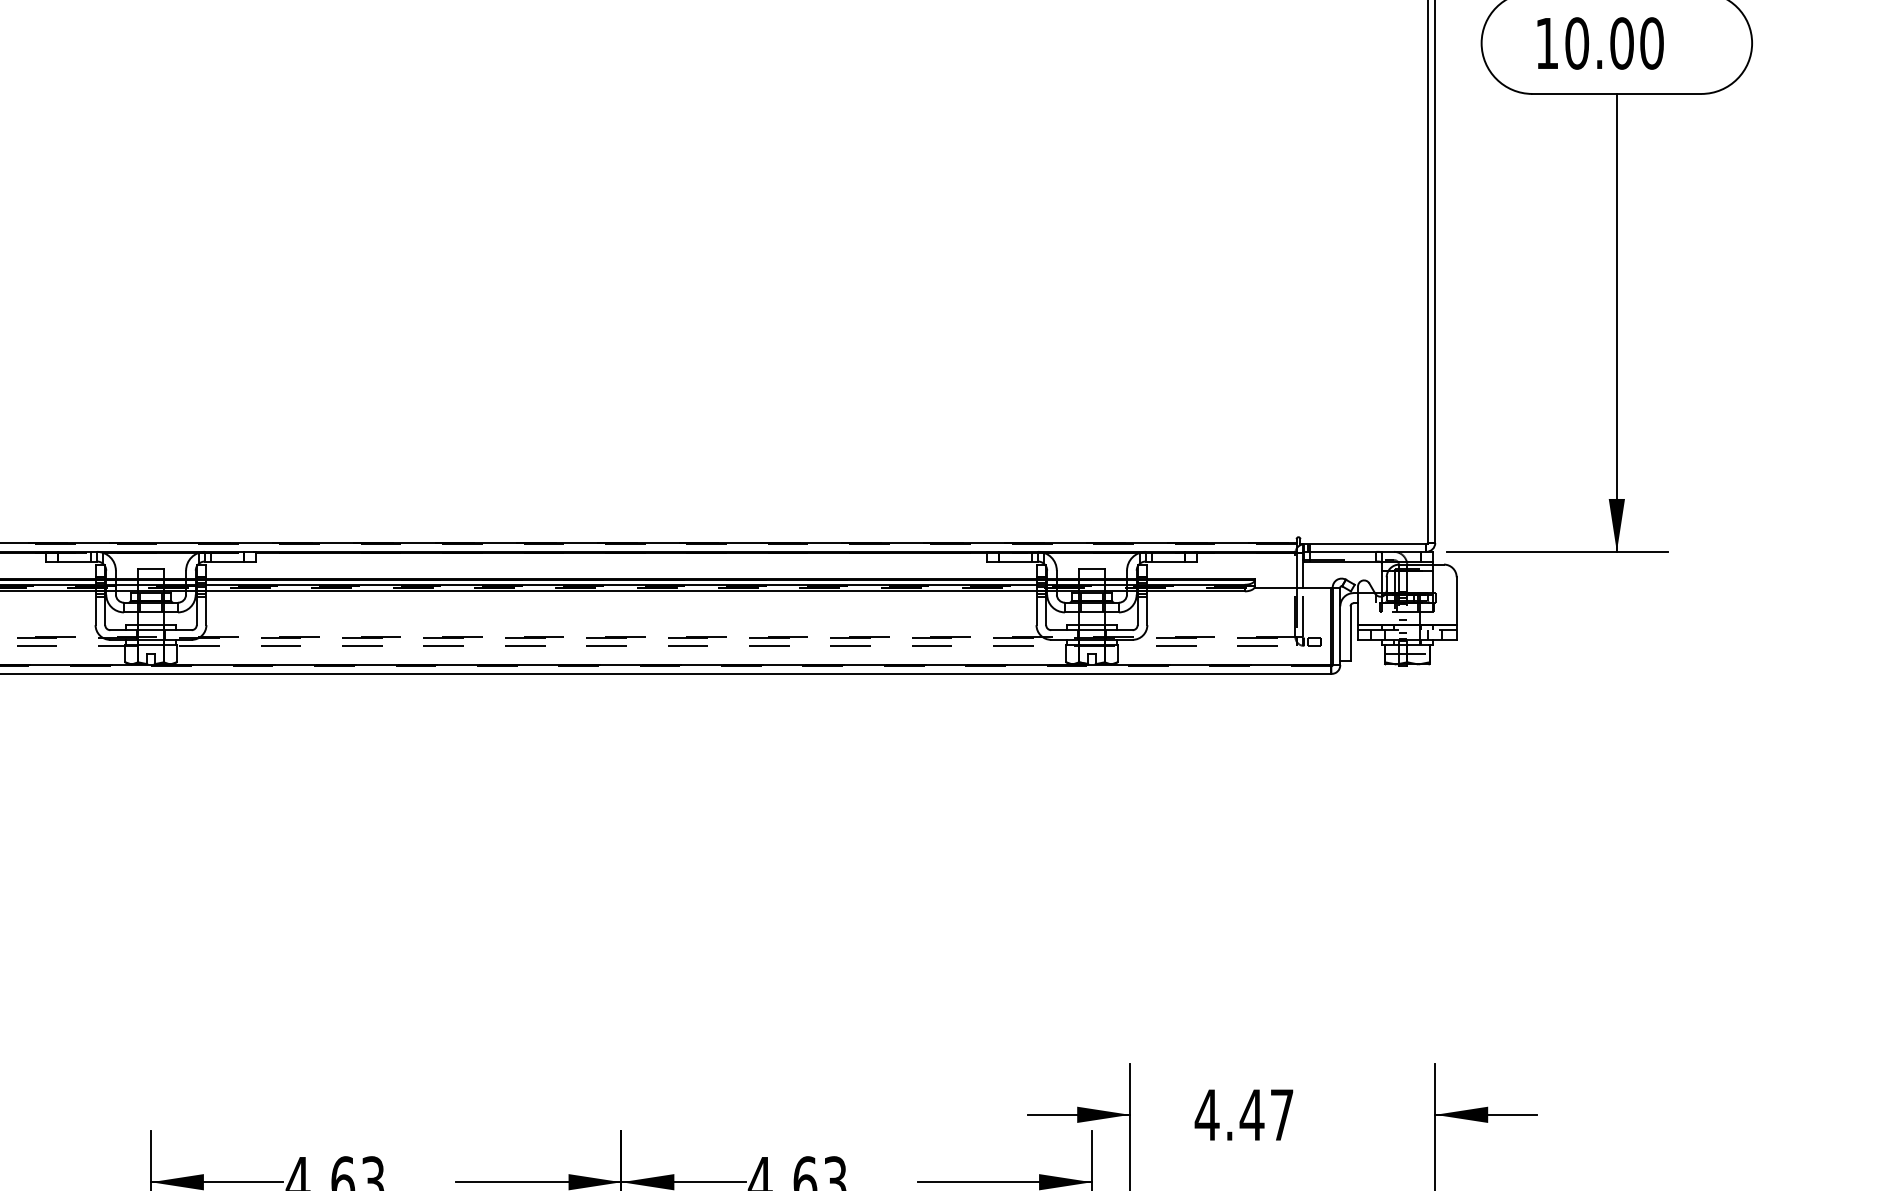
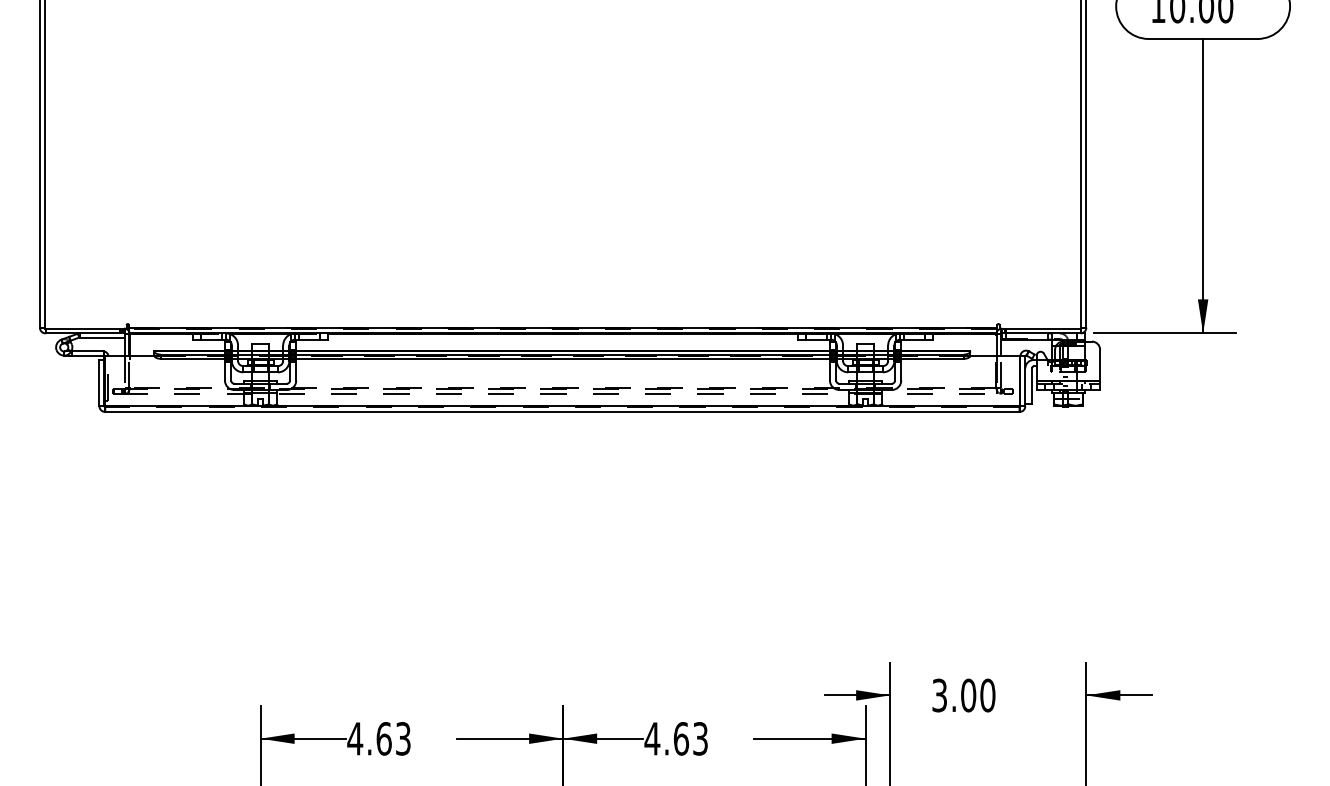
text: (1244, 1115) -> (963, 695), 4.47 -> 3.00

